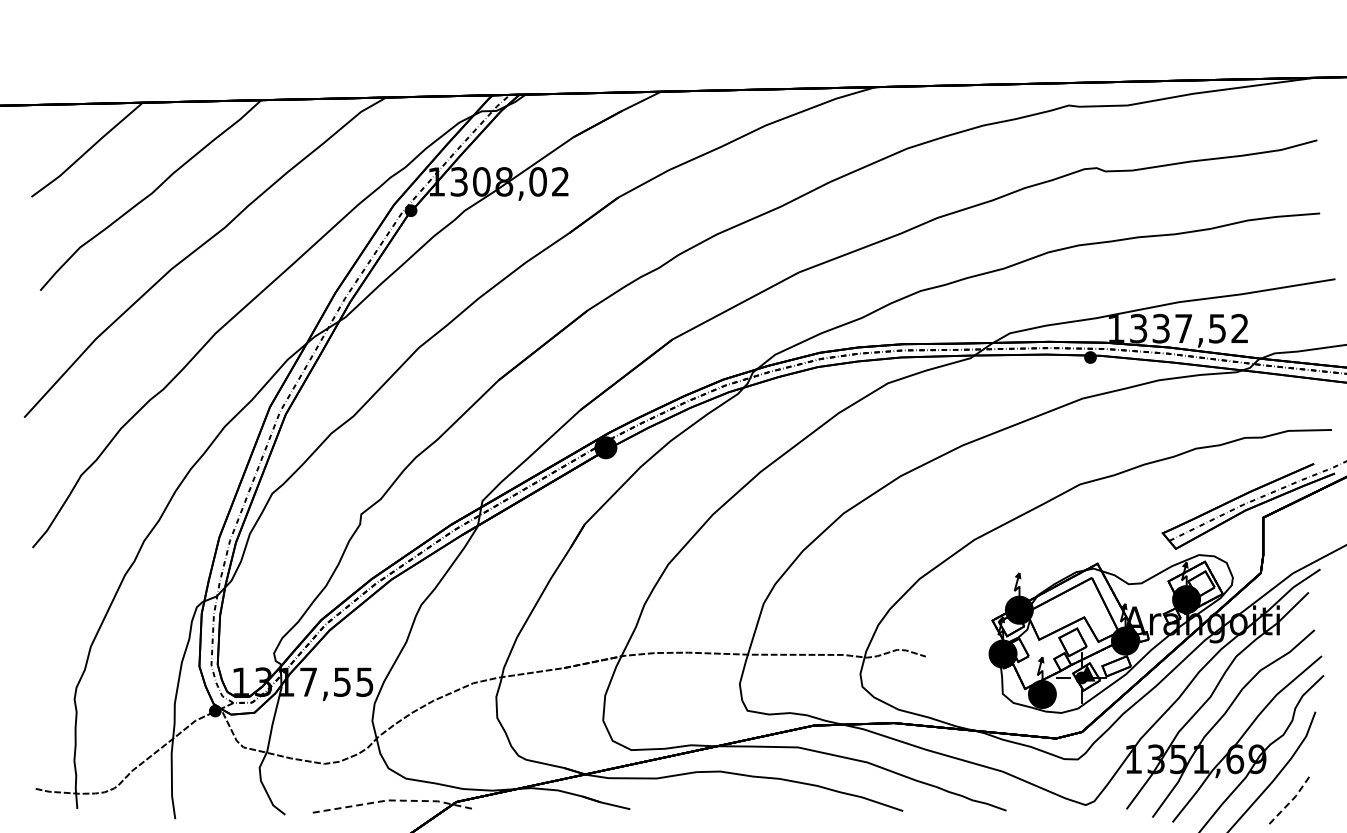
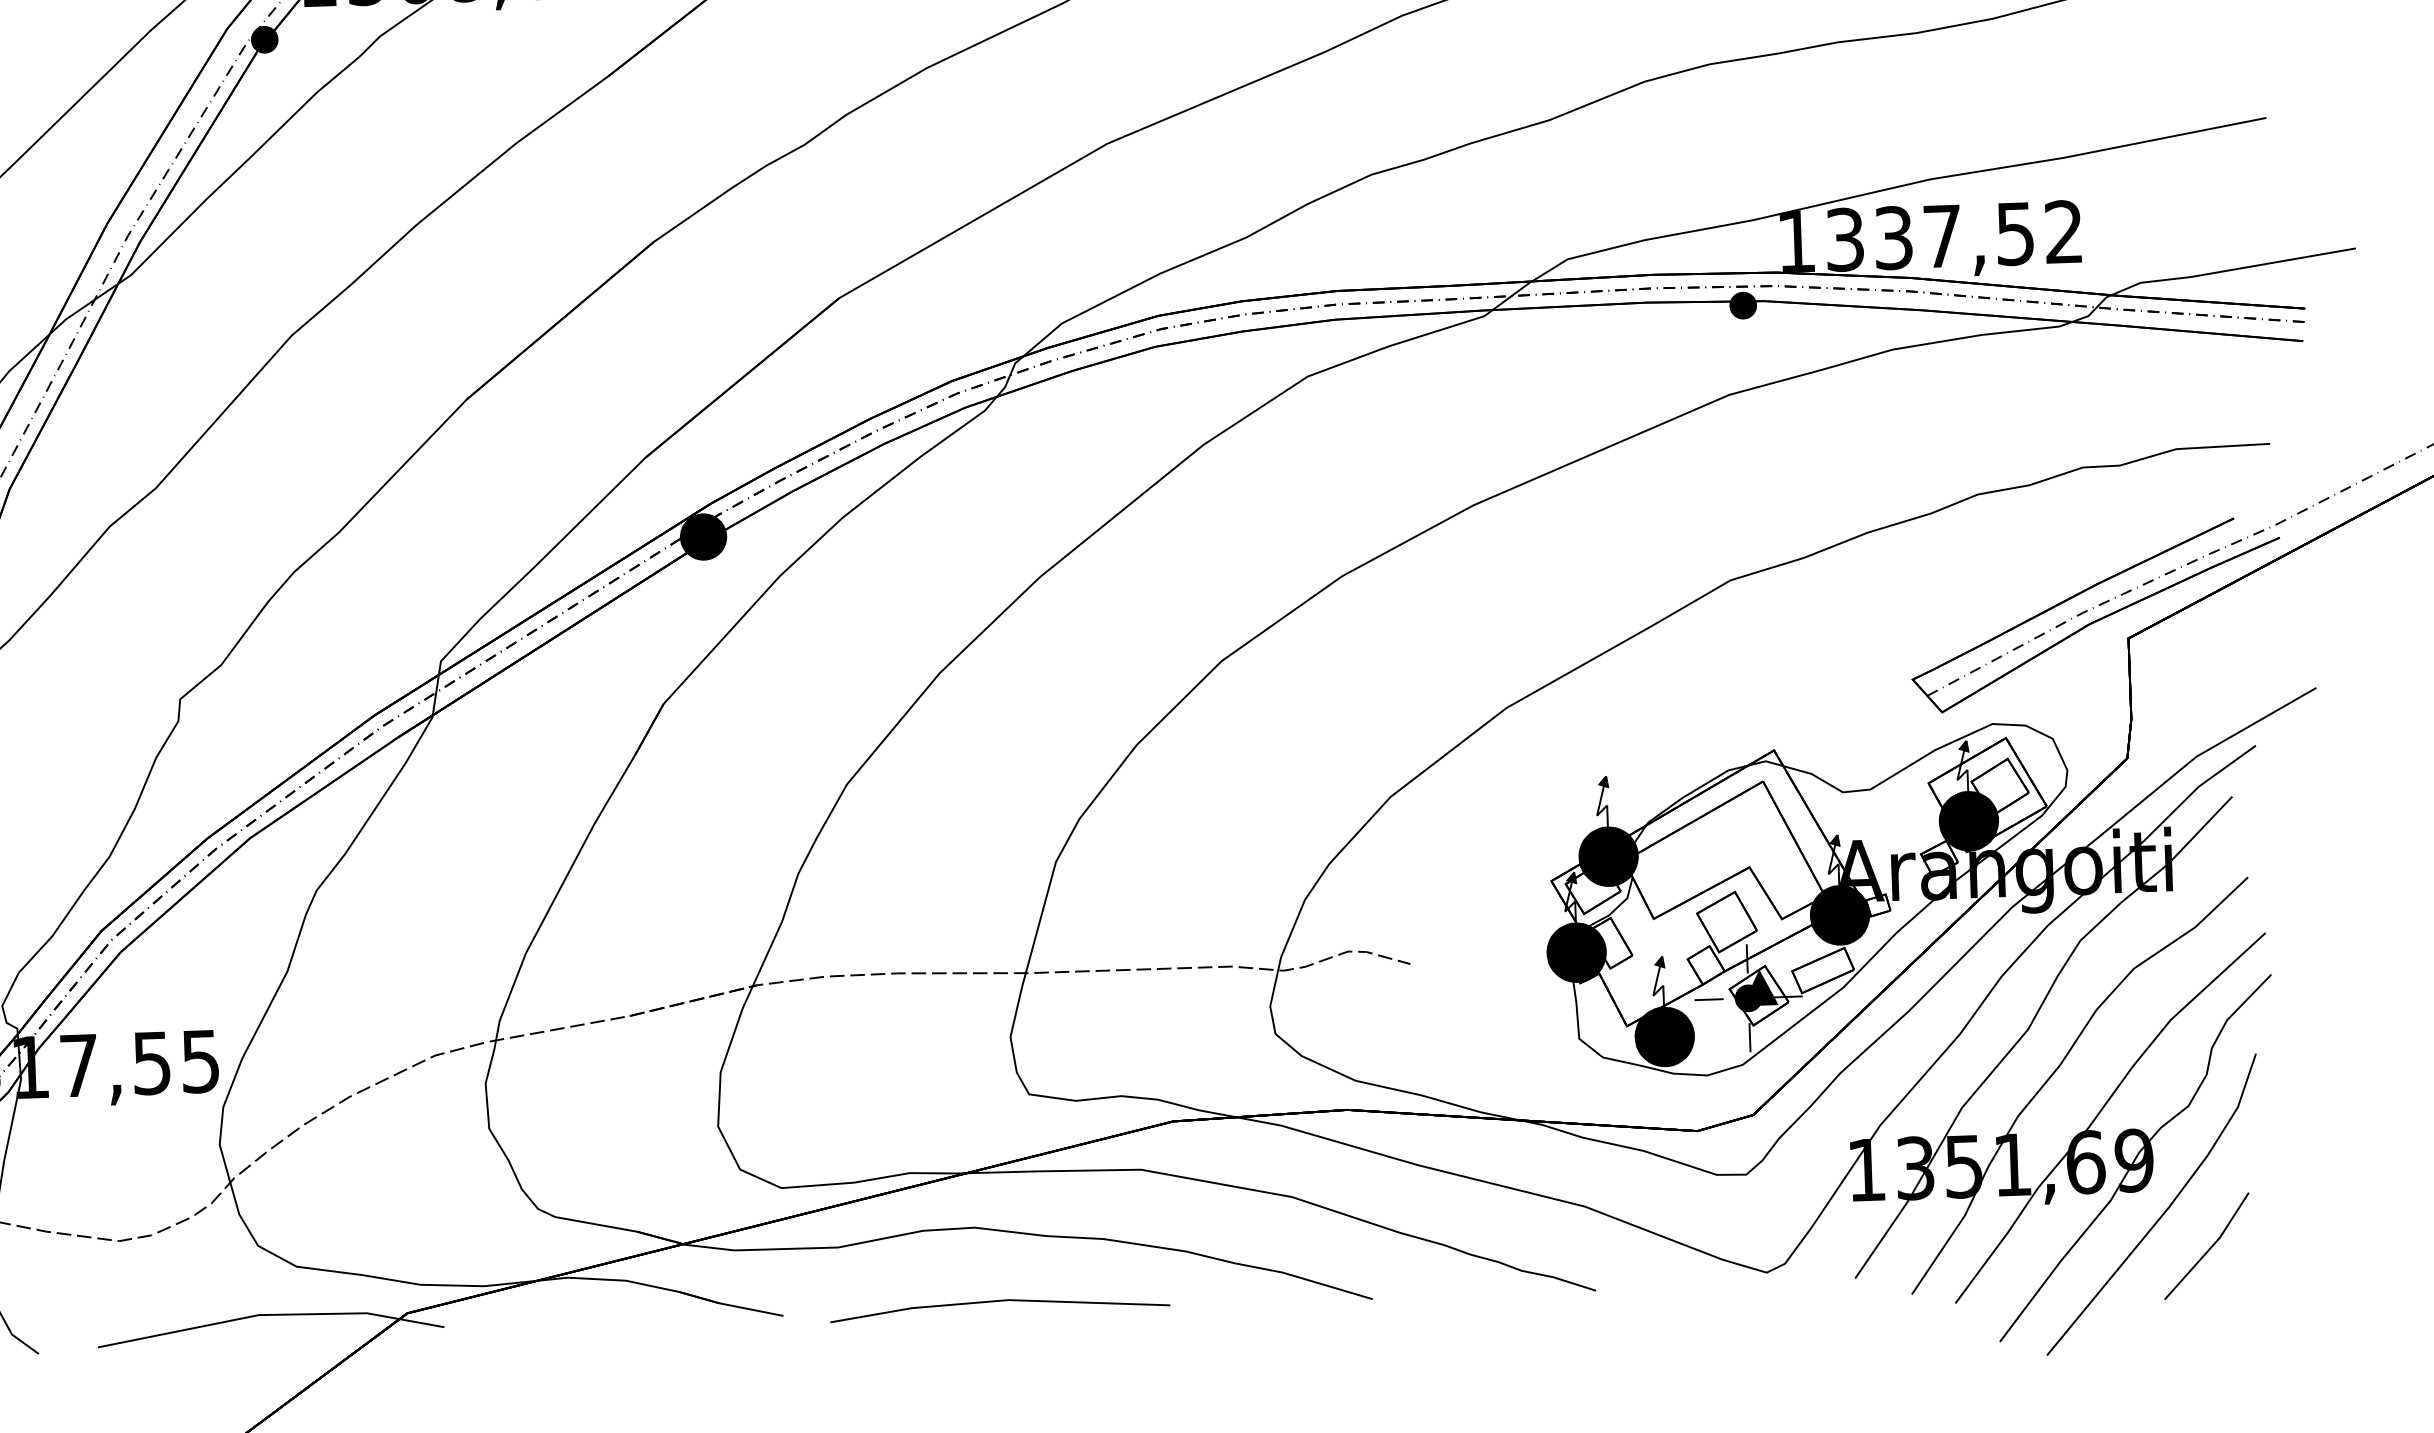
line: (393, 800) -> (271, 1314), dashed -> solid
line: (1291, 800) -> (2210, 1247), dashed -> solid
line: (730, 806) -> (999, 1302), added

